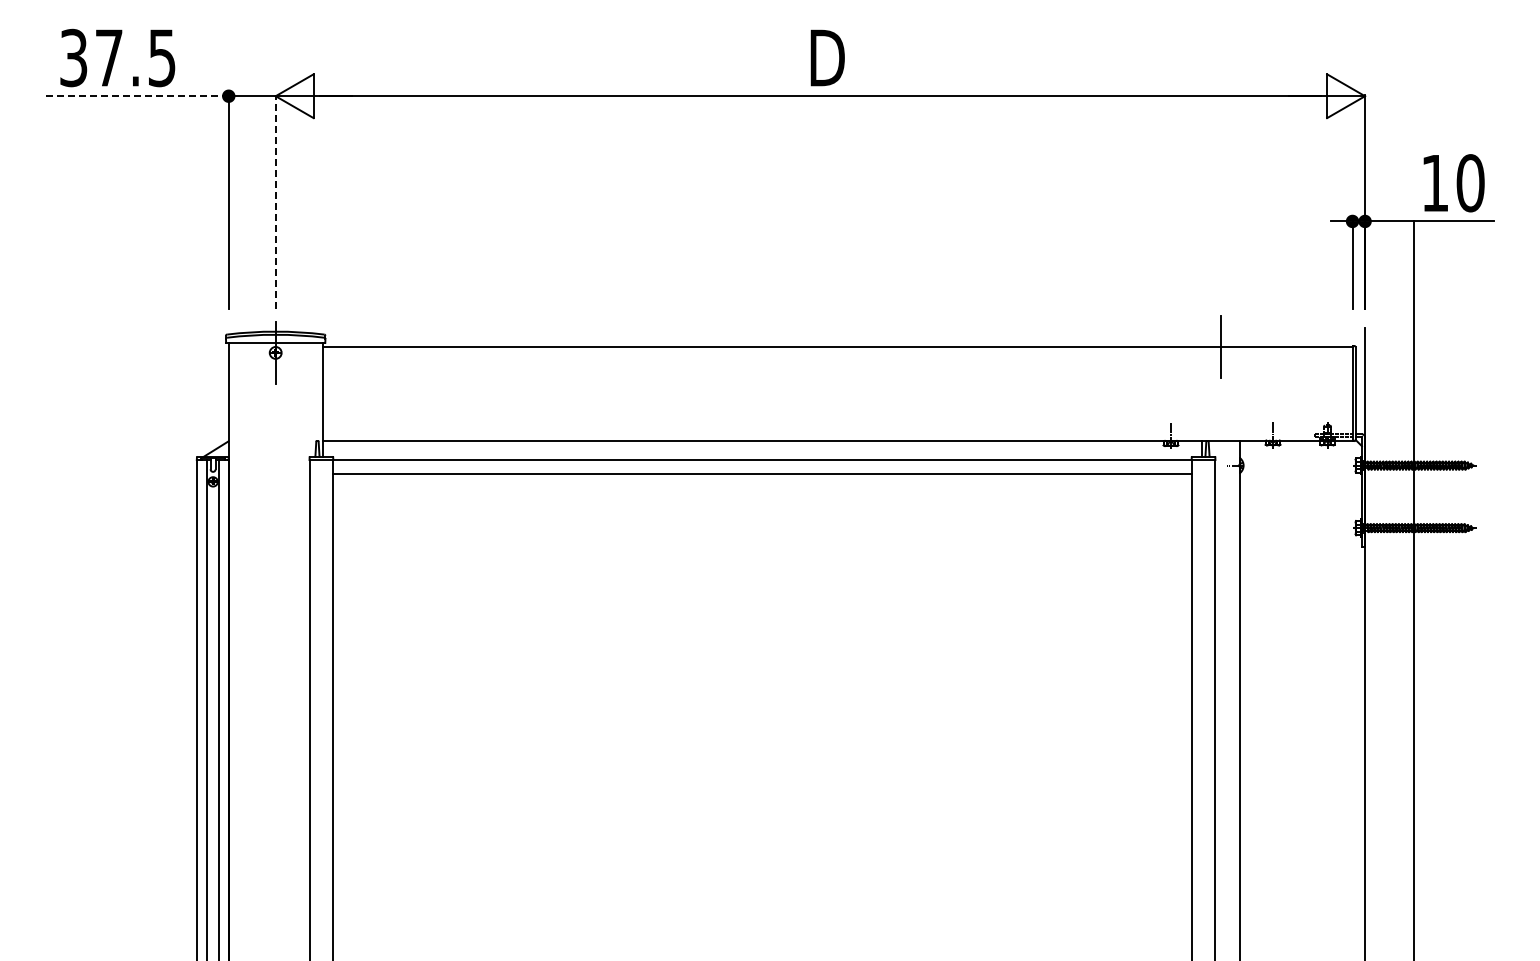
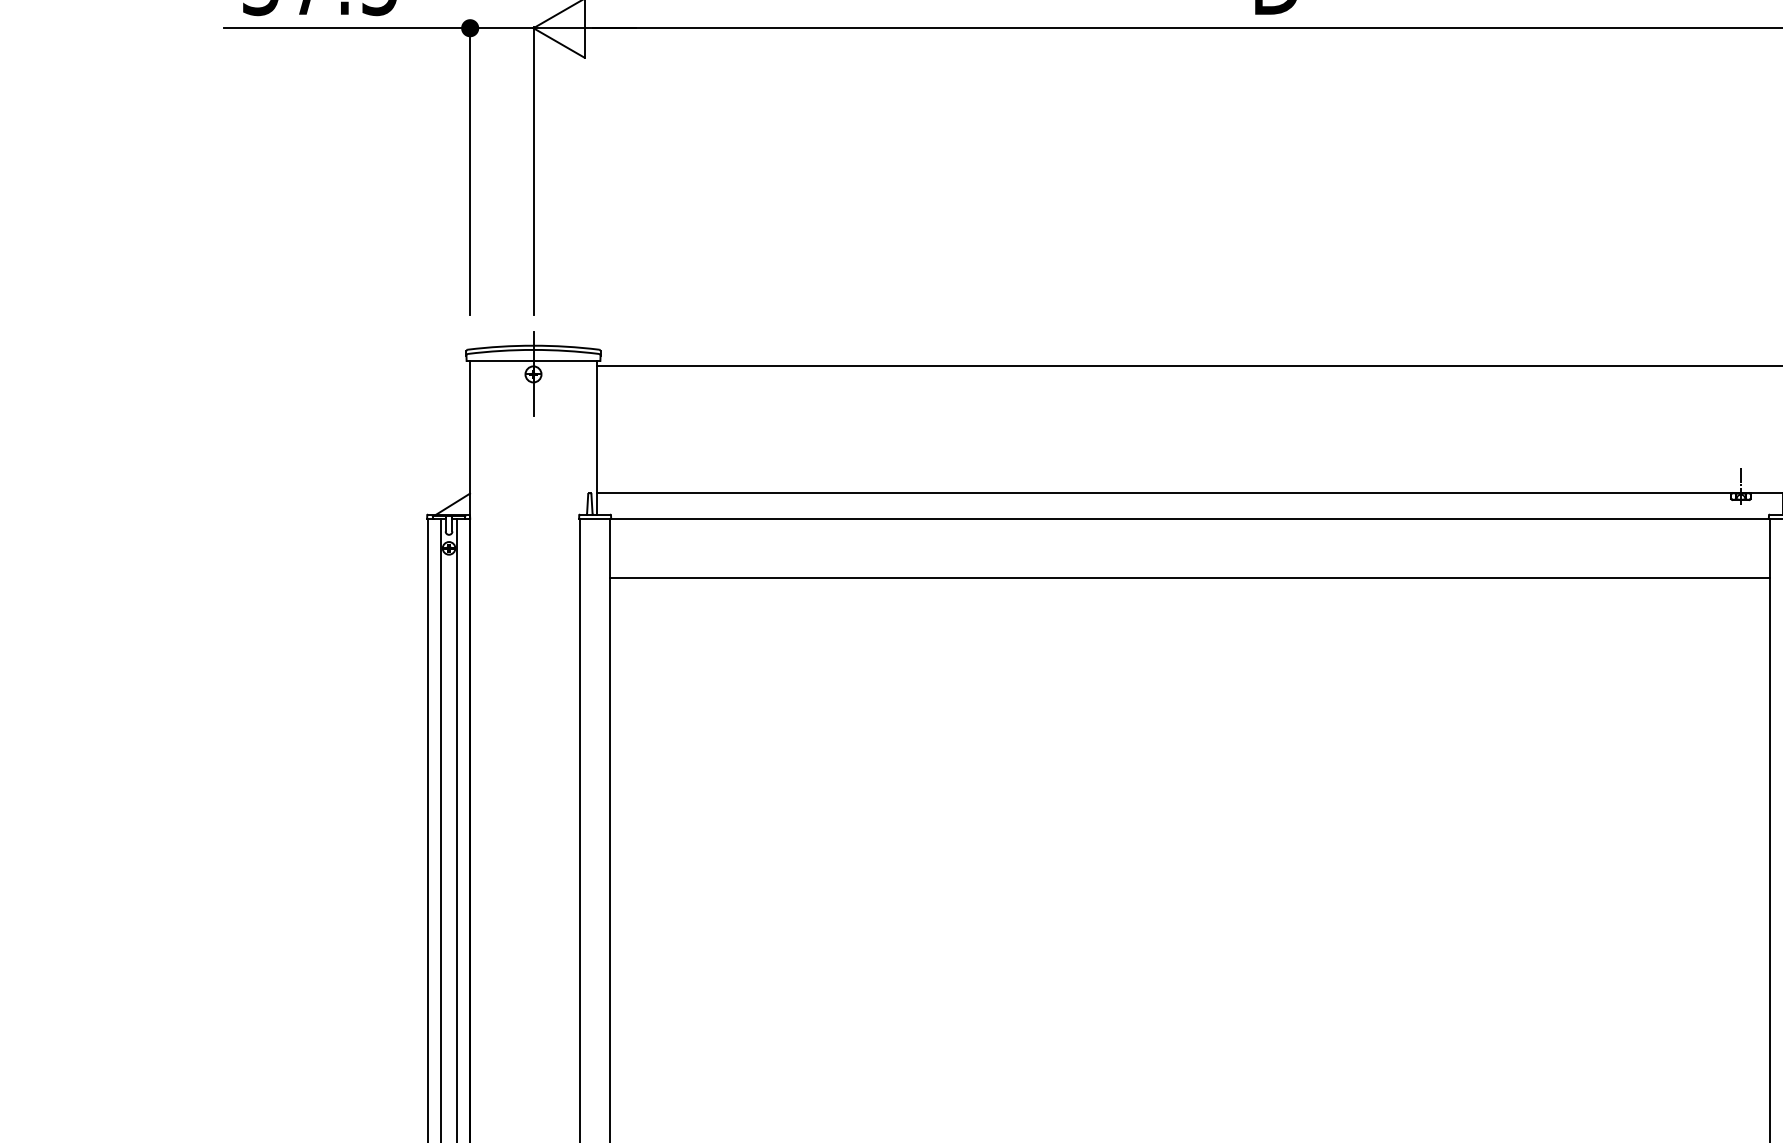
line: (136, 96) -> (345, 28), dashed -> solid
line: (275, 201) -> (533, 170), dashed -> solid
line: (762, 473) -> (1190, 577), moved

